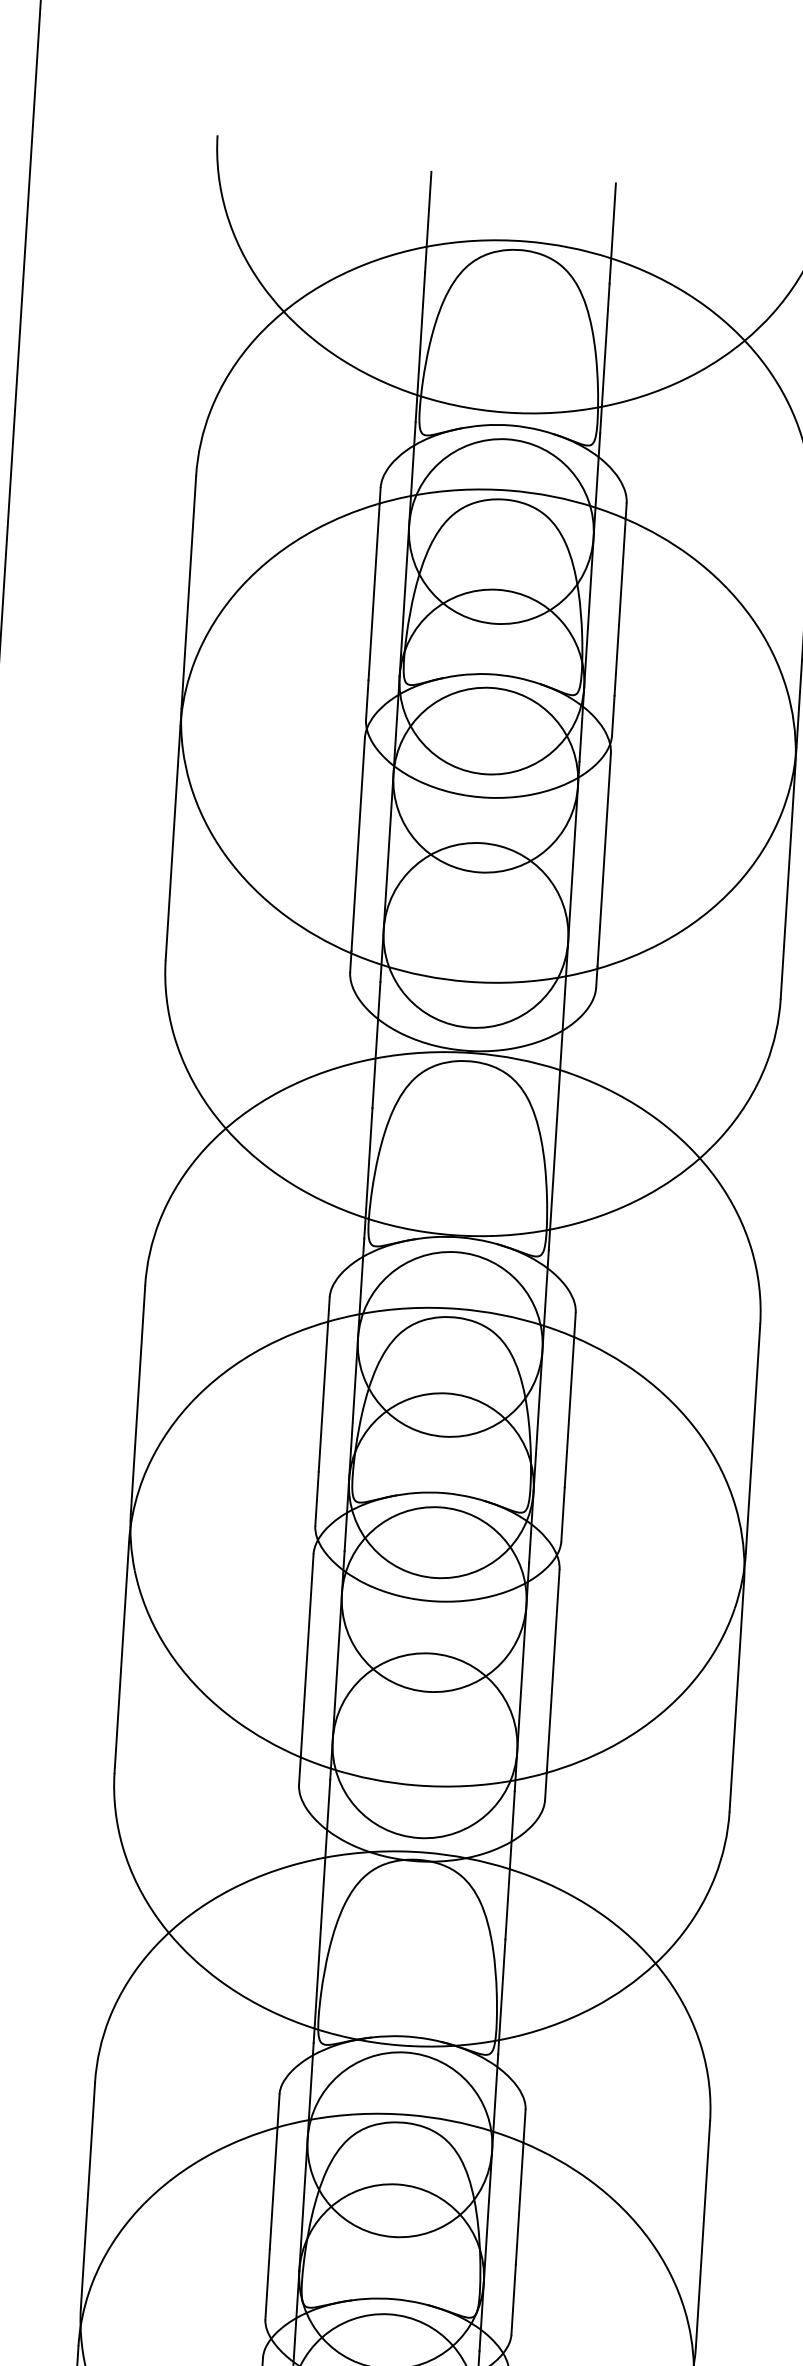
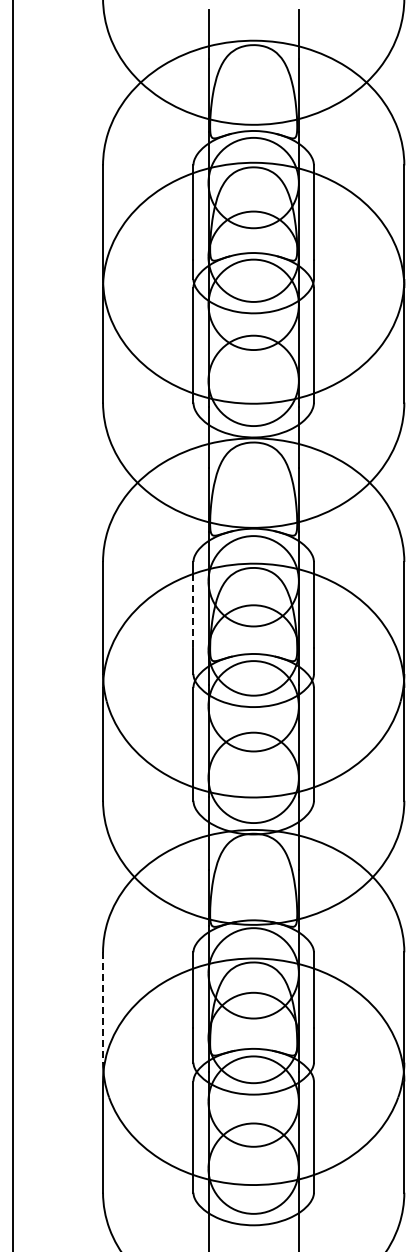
line: (323, 1396) -> (193, 610), solid -> dashed
line: (88, 2197) -> (103, 1008), solid -> dashed

